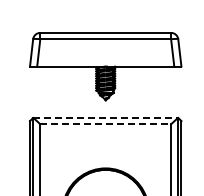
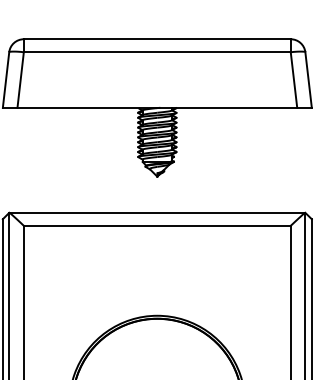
line: (105, 117) -> (156, 211), dashed -> solid
line: (106, 124) -> (158, 226), dashed -> solid

